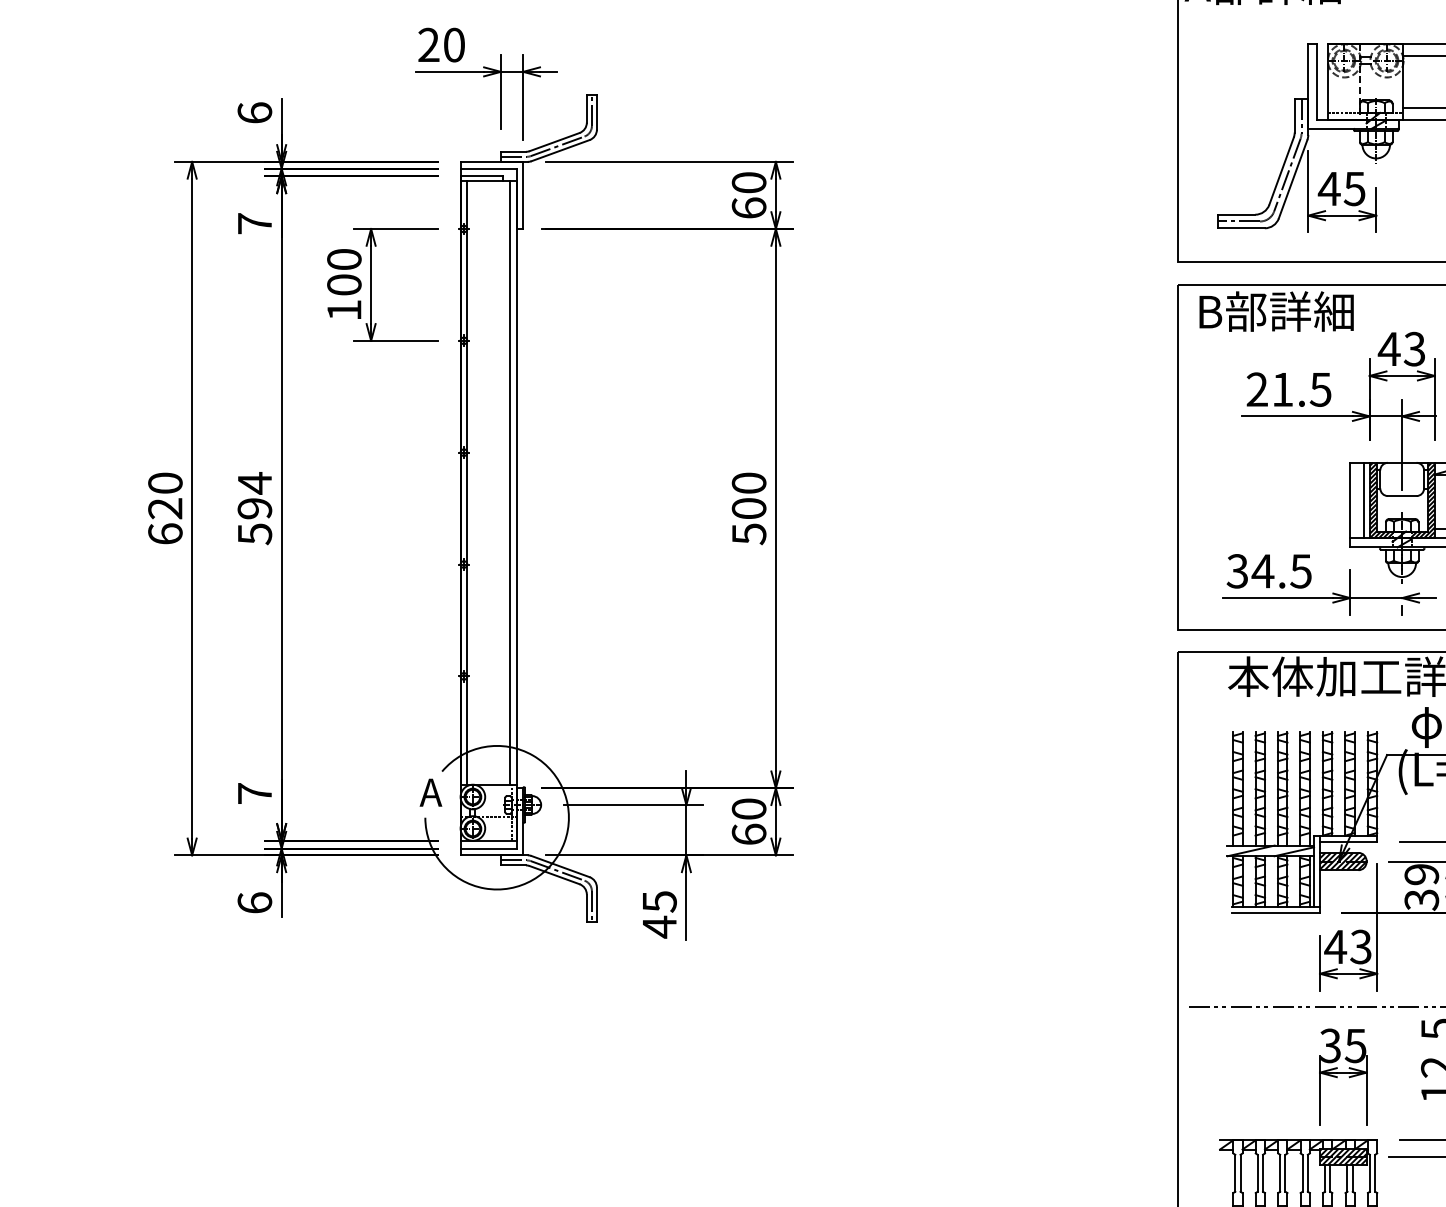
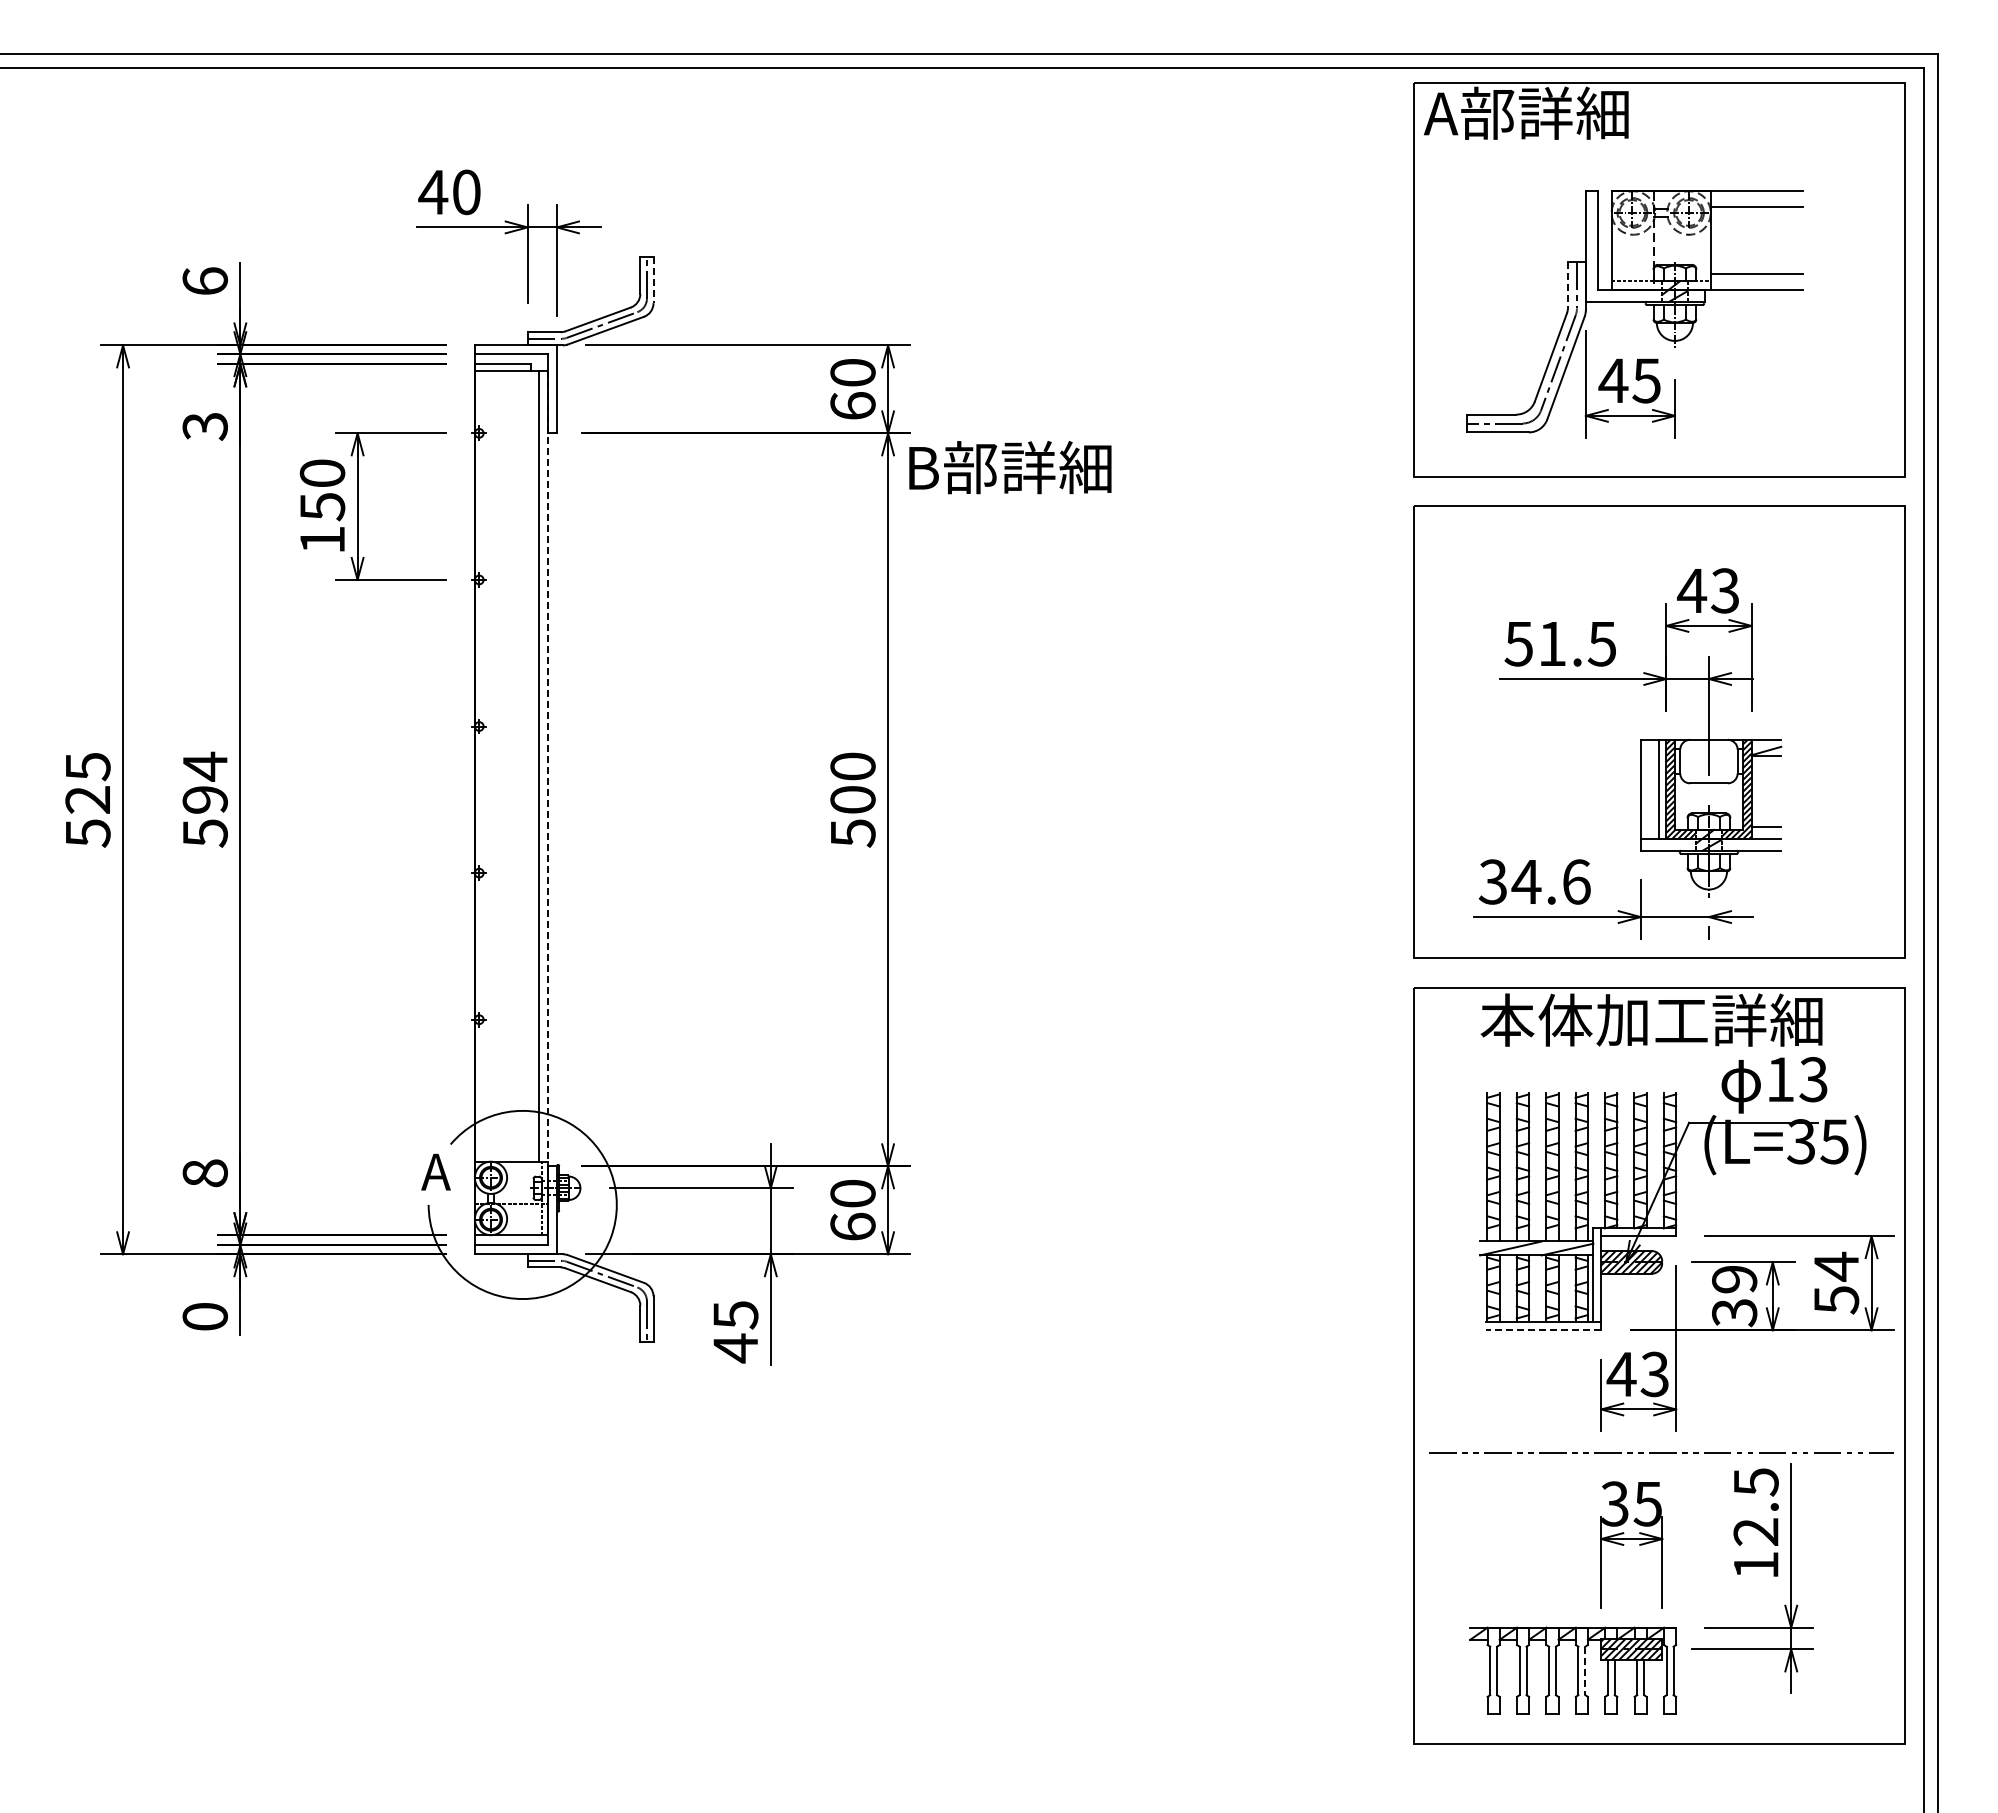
text: (429, 44) -> (433, 191), 20 -> 40
line: (596, 112) -> (653, 280), solid -> dashed
line: (1295, 116) -> (1568, 285), solid -> dashed
text: (254, 223) -> (204, 426), 7 -> 3
text: (344, 285) -> (322, 507), 100 -> 150
text: (1276, 311) -> (1010, 467), moved
text: (1256, 389) -> (1518, 643), 21.5 -> 51.5
line: (467, 483) -> (483, 766), removed
text: (165, 508) -> (87, 799), 620 -> 525
line: (516, 508) -> (548, 799), solid -> dashed
text: (1301, 570) -> (1576, 881), 34.5 -> 34.6
text: (254, 793) -> (204, 1173), 7 -> 8
text: (254, 902) -> (204, 1316), 6 -> 0
line: (1275, 913) -> (1543, 1330), solid -> dashed
line: (1308, 1173) -> (1585, 1671), solid -> dashed

